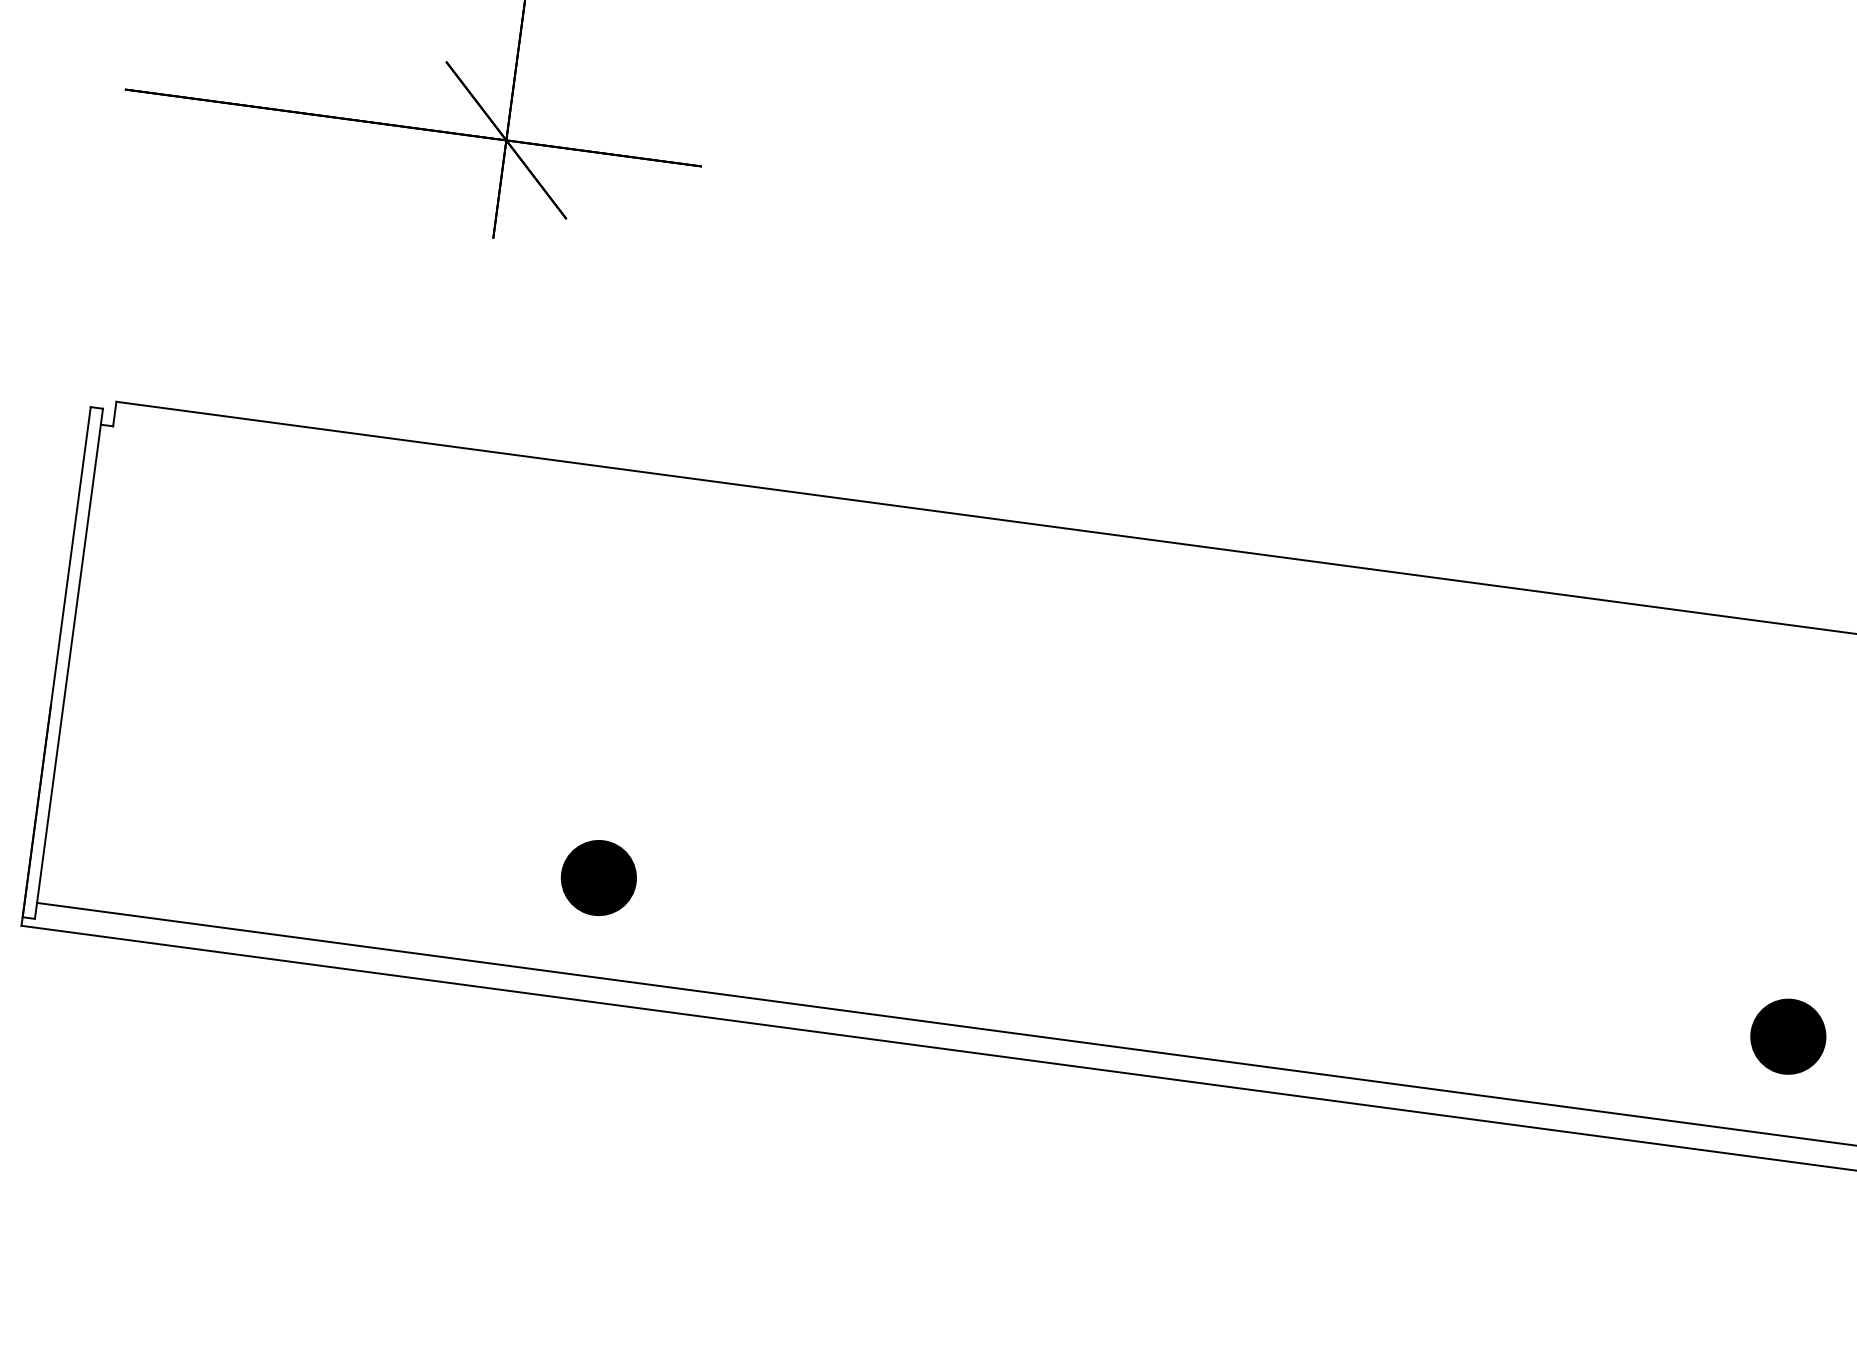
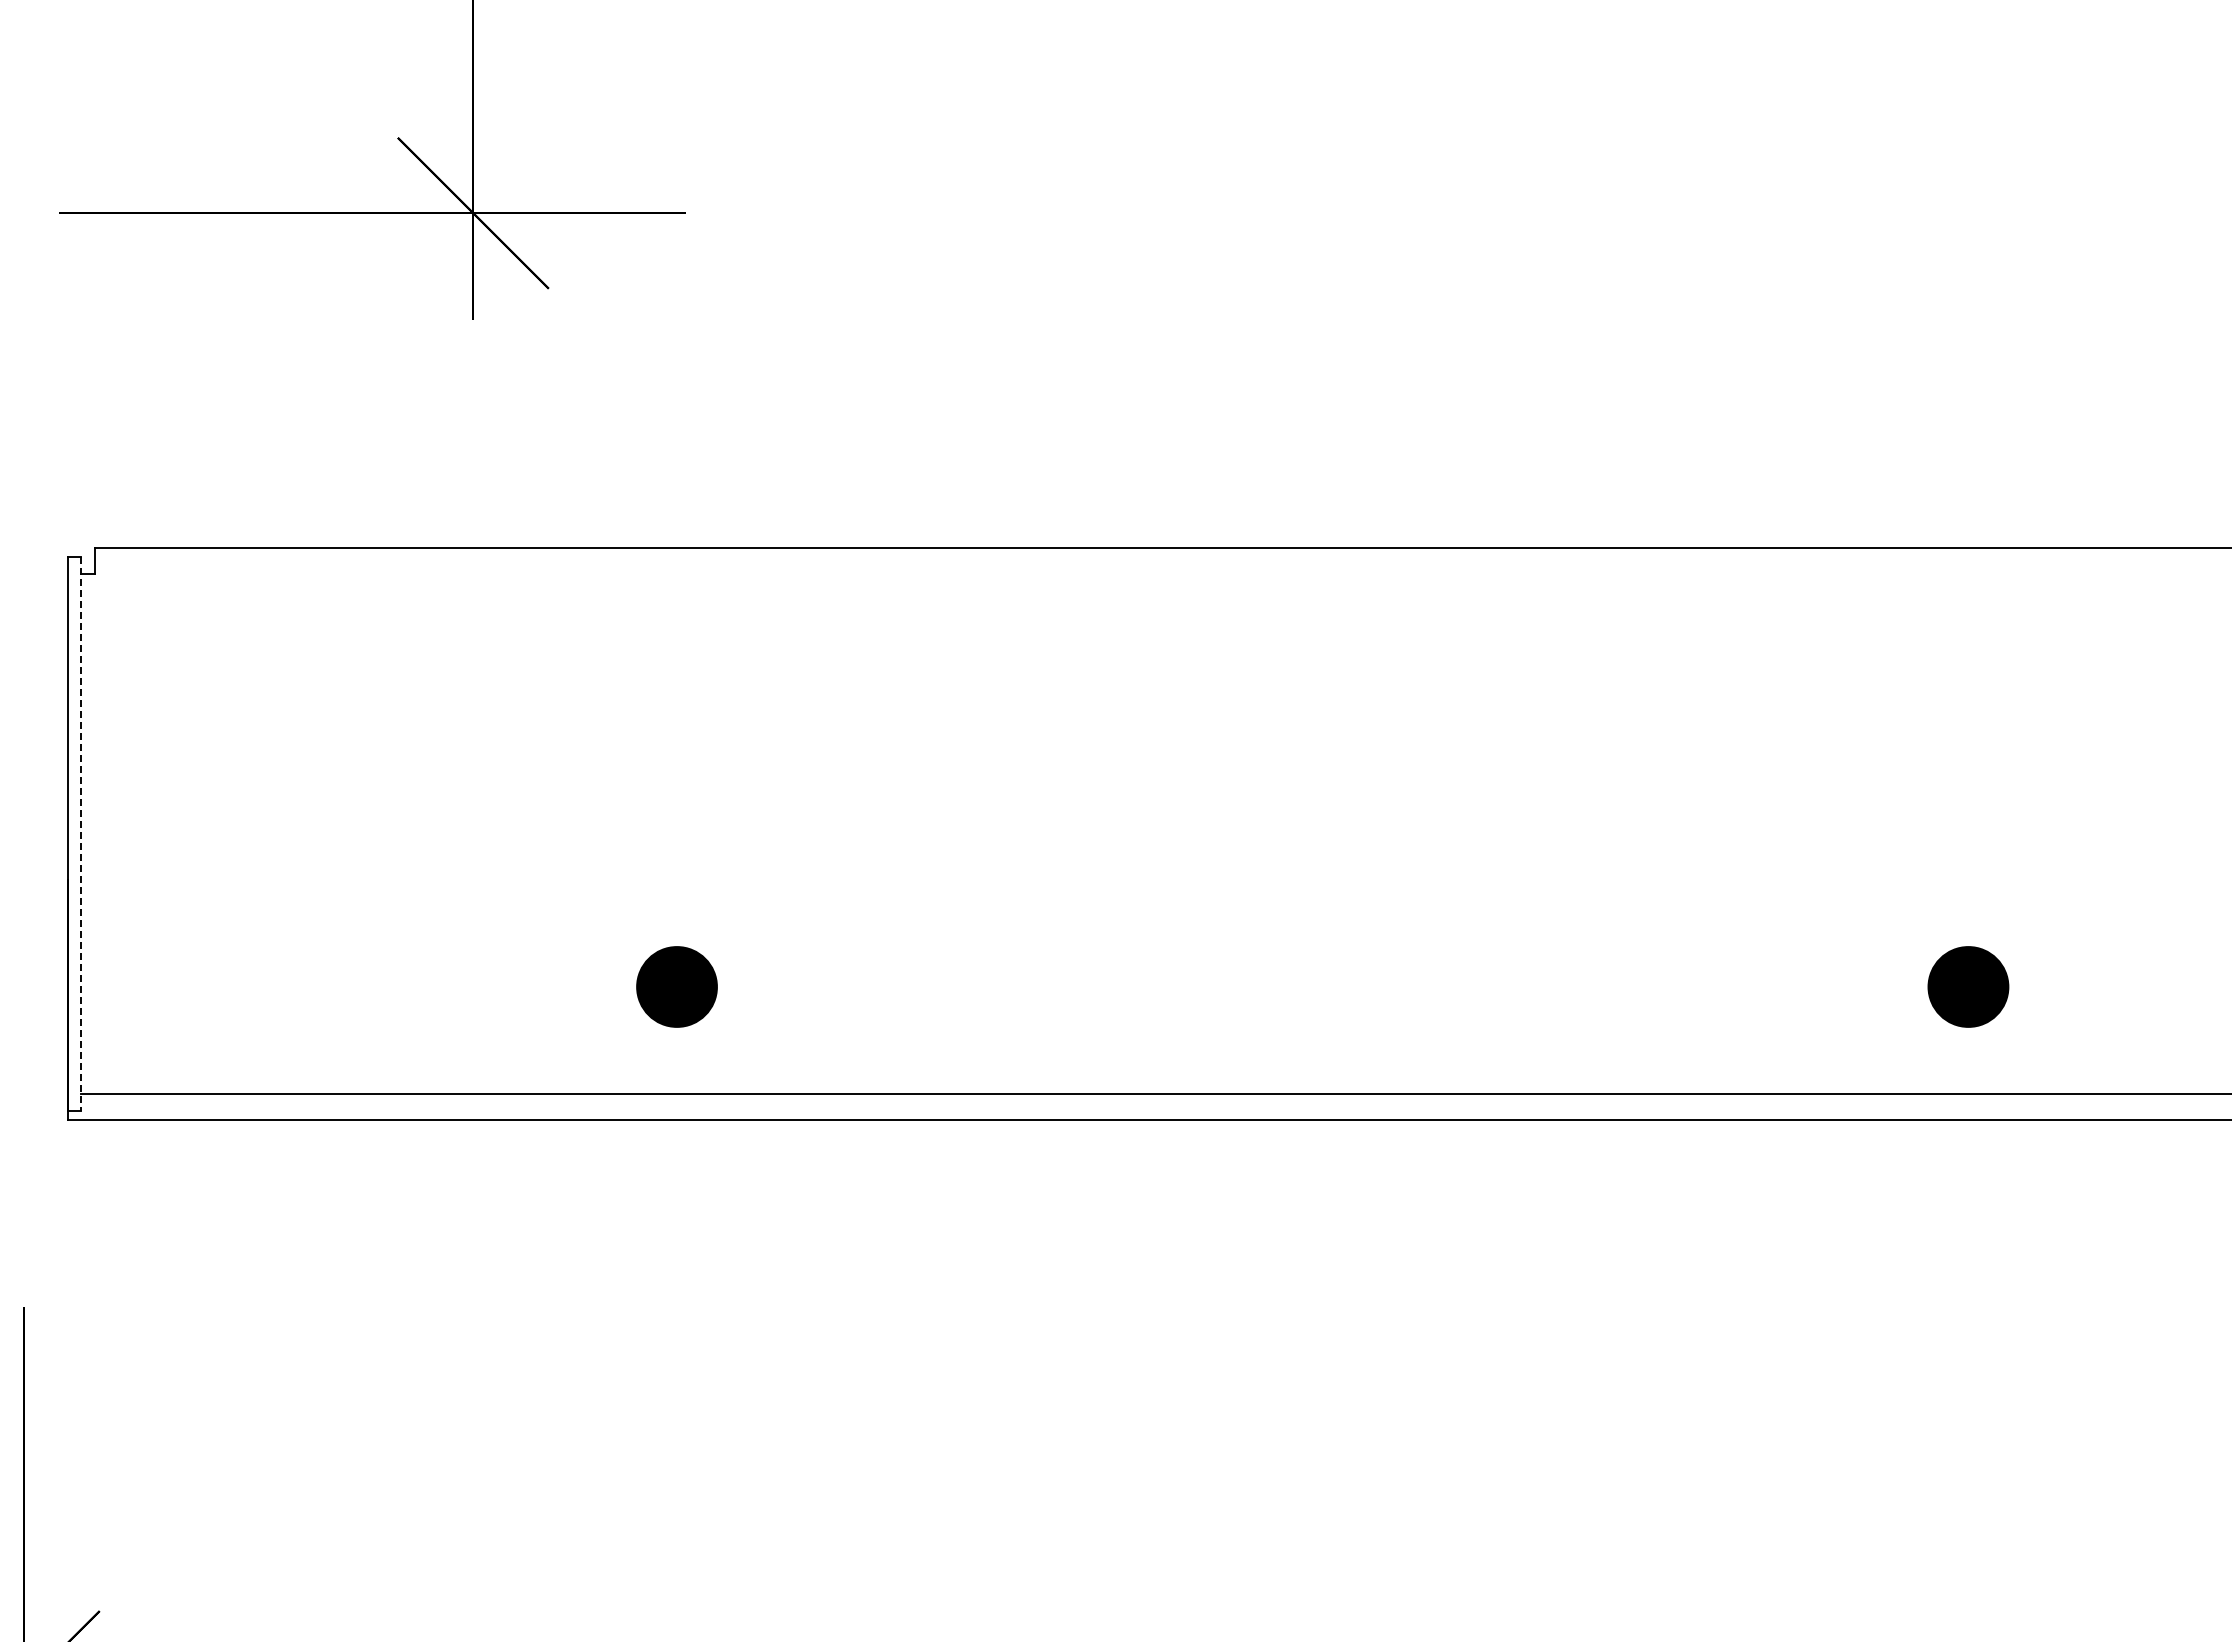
line: (69, 663) -> (81, 833), solid -> dashed

